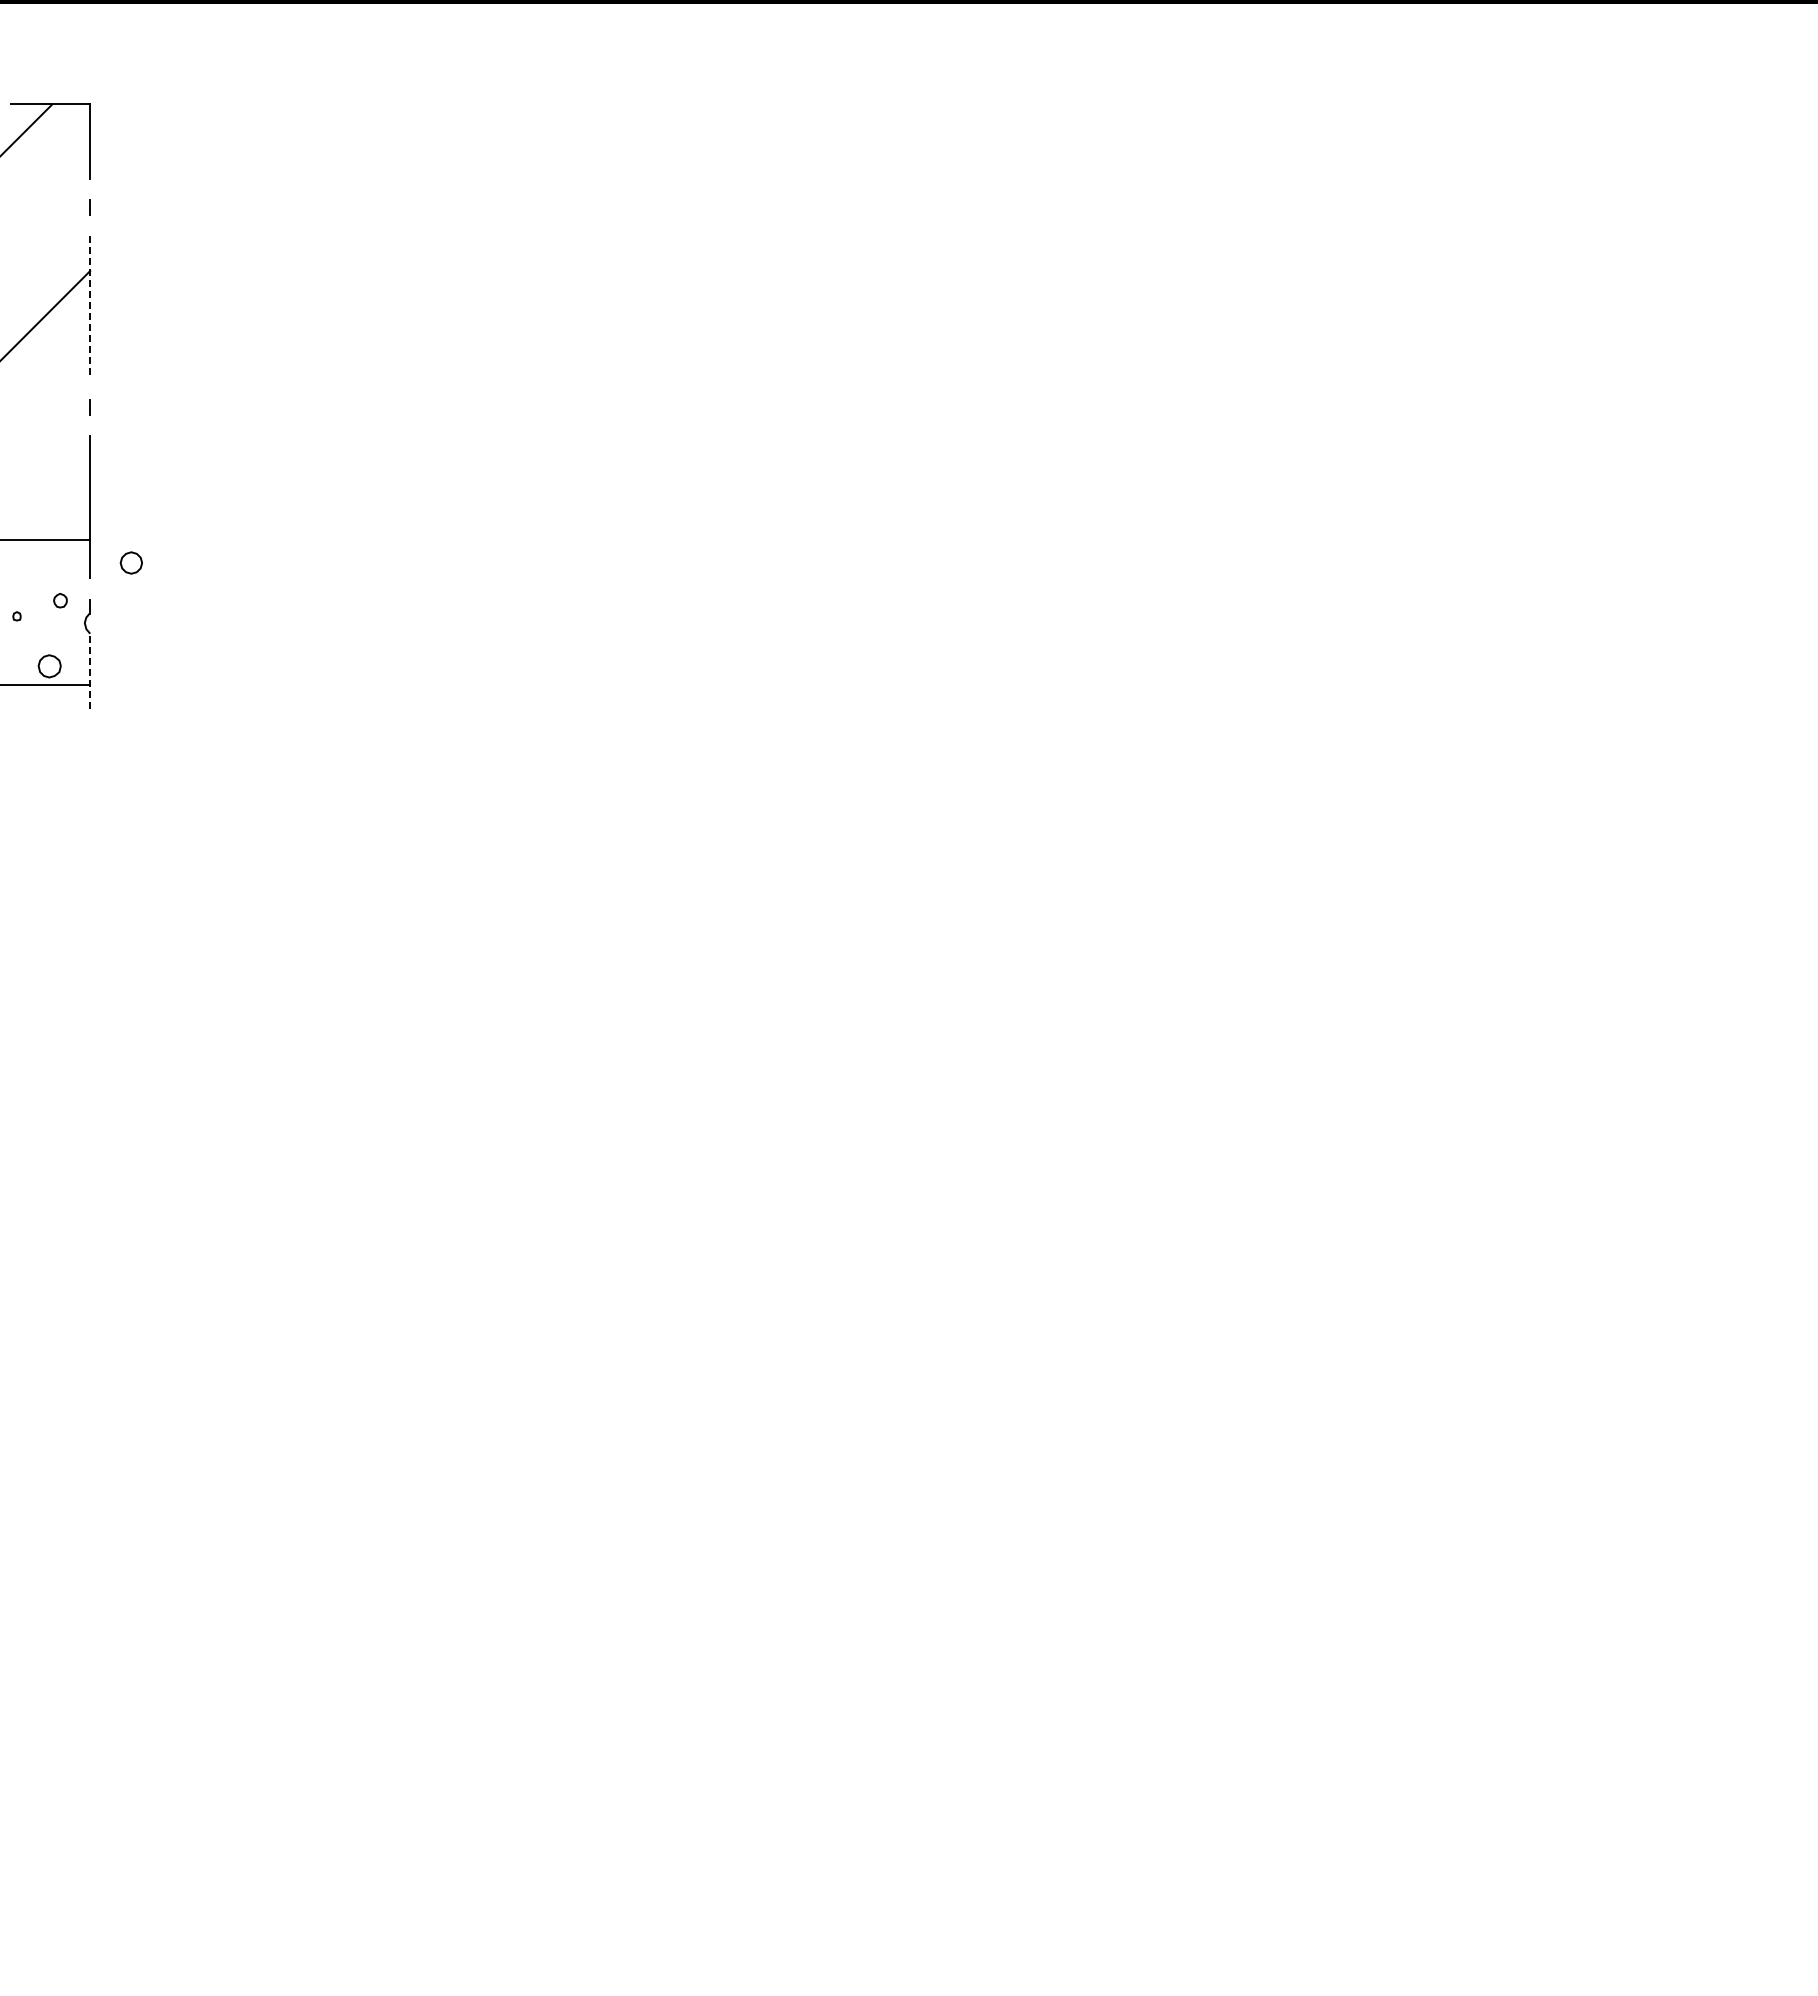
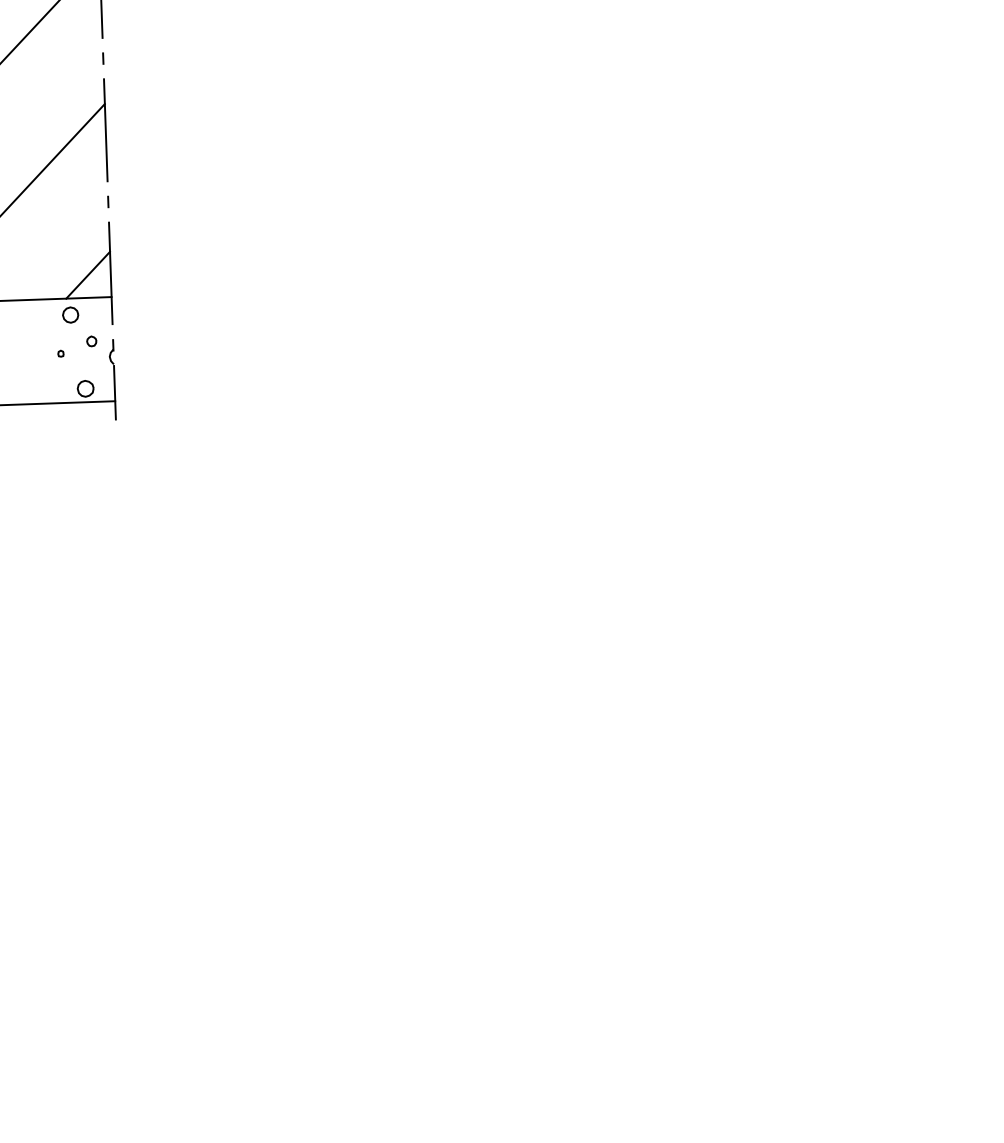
line: (90, 308) -> (105, 130), dashed -> solid
line: (58, 507) -> (88, 274), added
part: (130, 562) -> (70, 314), moved
line: (90, 673) -> (115, 392), dashed -> solid

